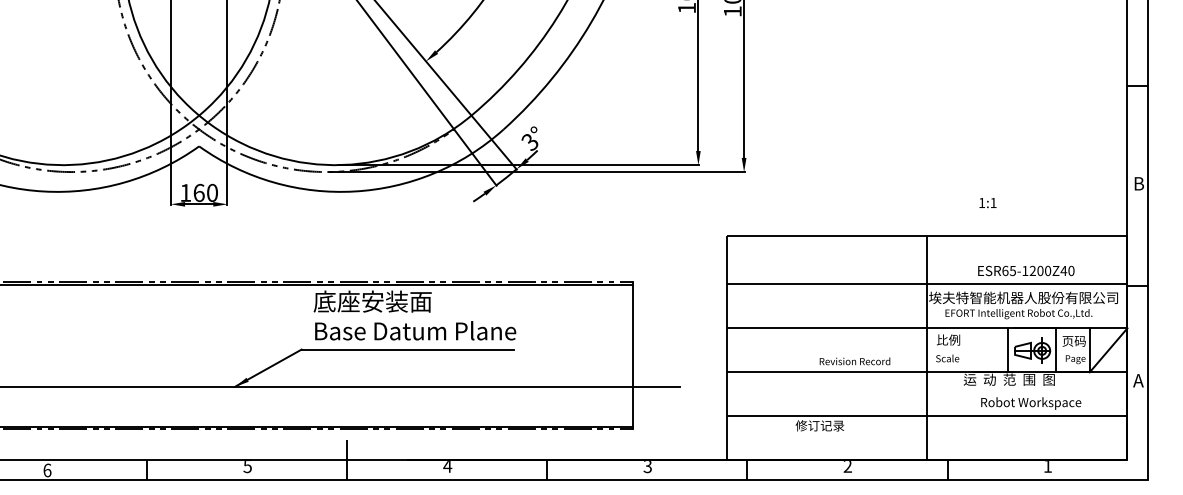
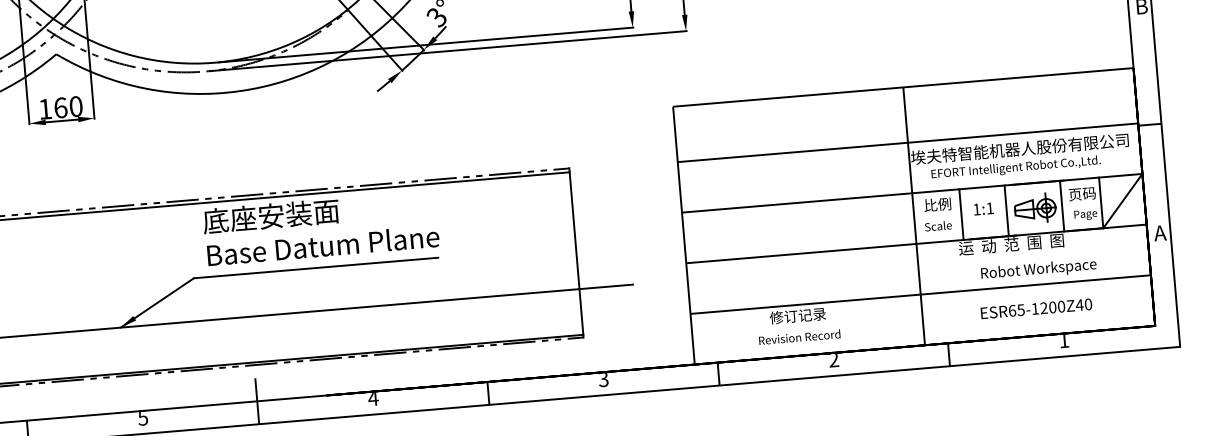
text: (987, 203) -> (983, 209), moved
text: (1026, 270) -> (1036, 308), moved
line: (968, 350) -> (961, 214), added
text: (854, 361) -> (799, 337), moved

